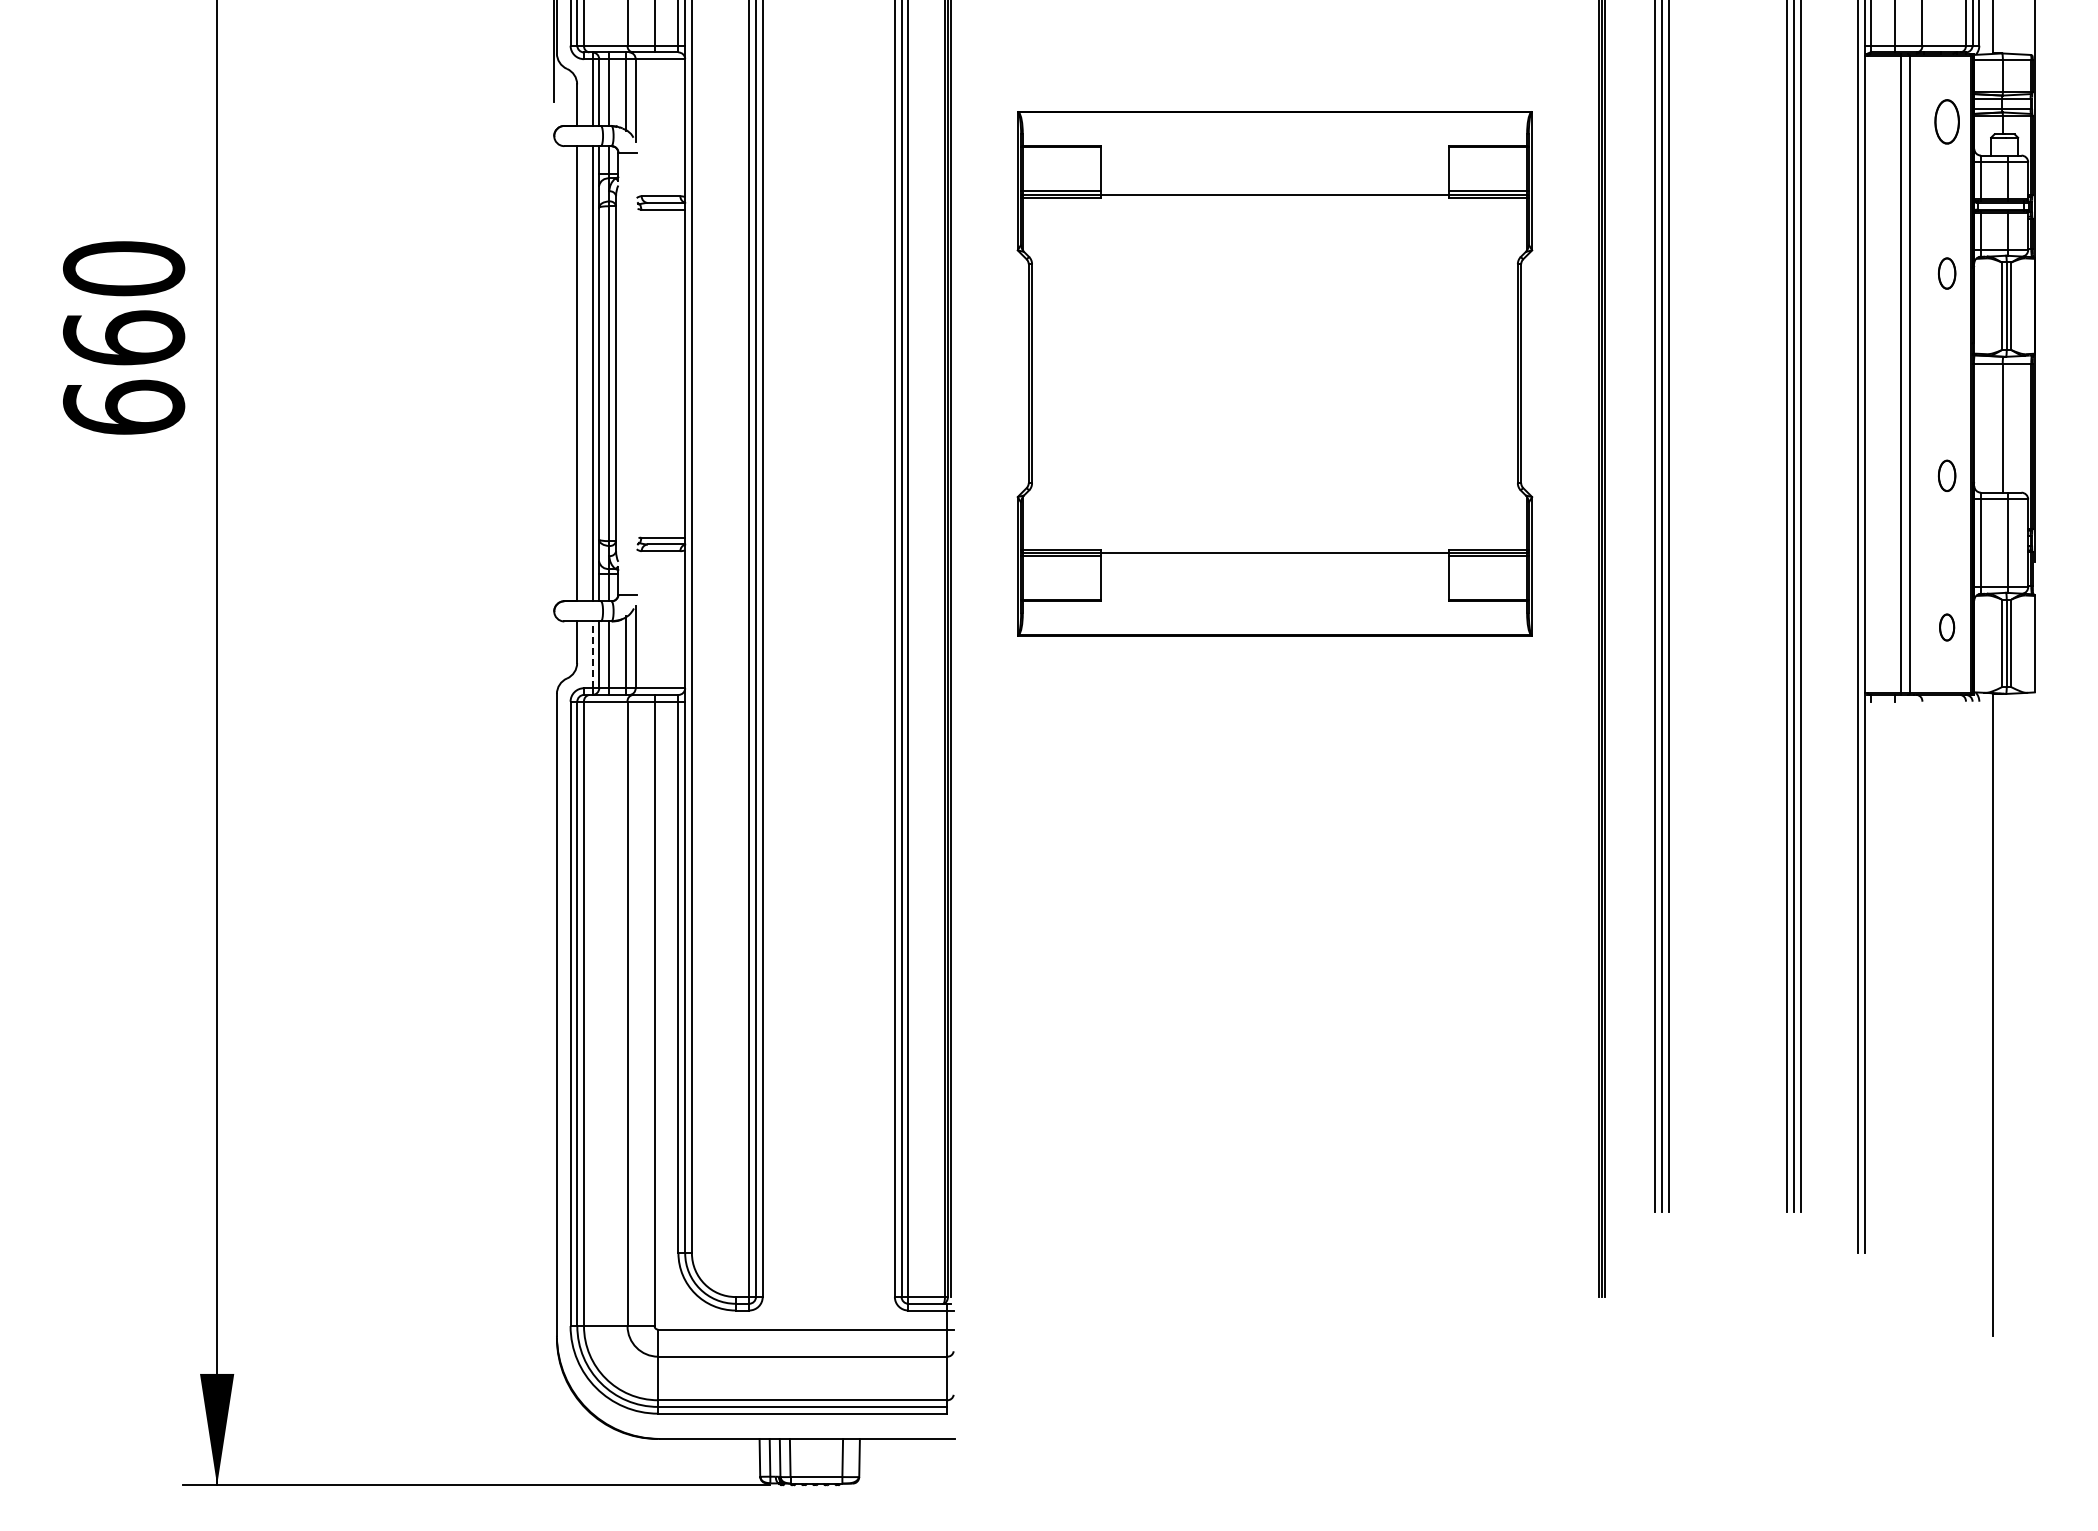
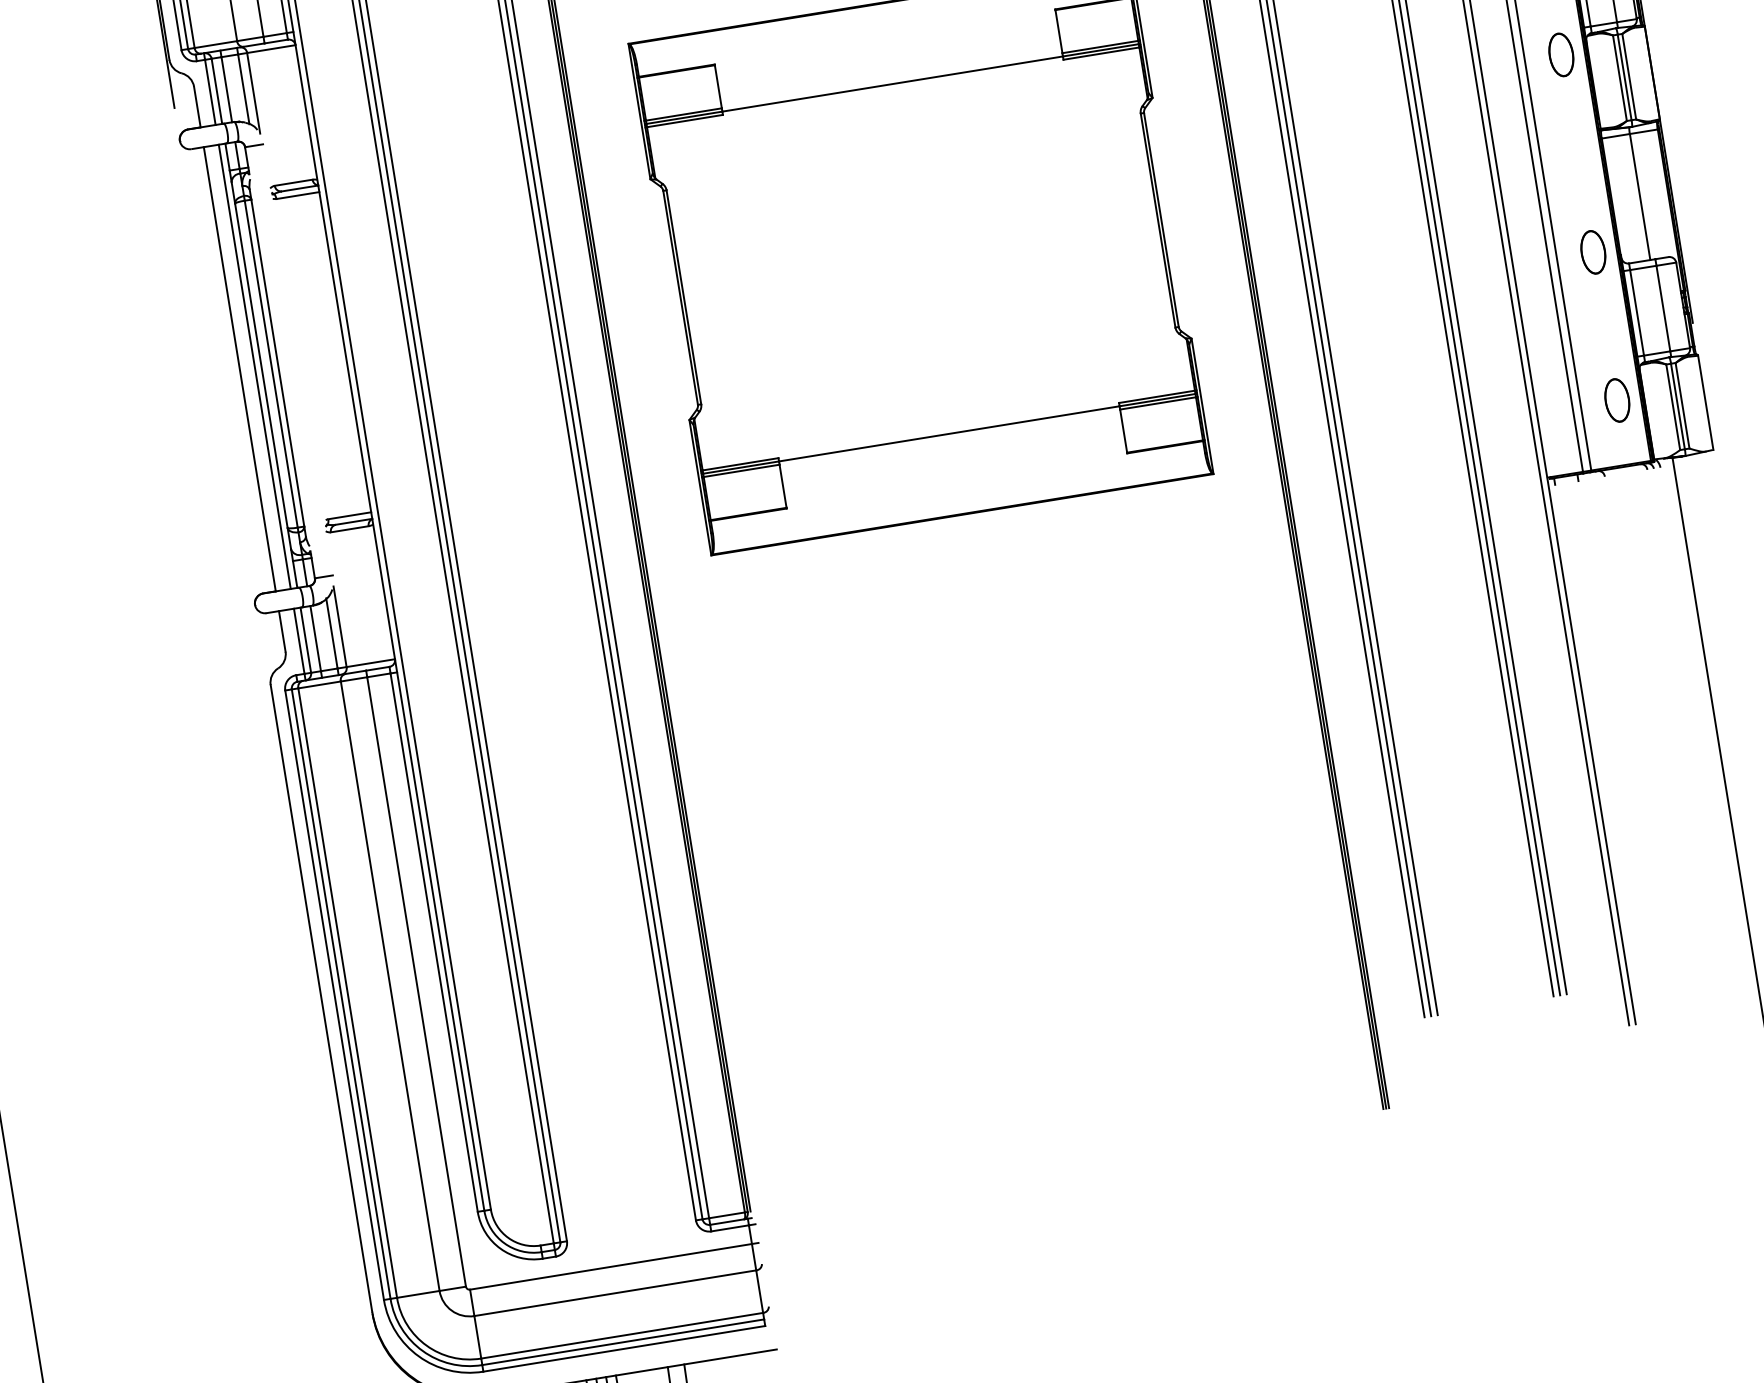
part: (1946, 273) -> (1560, 54), size x1.43
part: (1946, 475) -> (1592, 252), size x1.43
part: (1946, 627) -> (1616, 400), size x1.67
line: (592, 654) -> (299, 640), dashed -> solid

